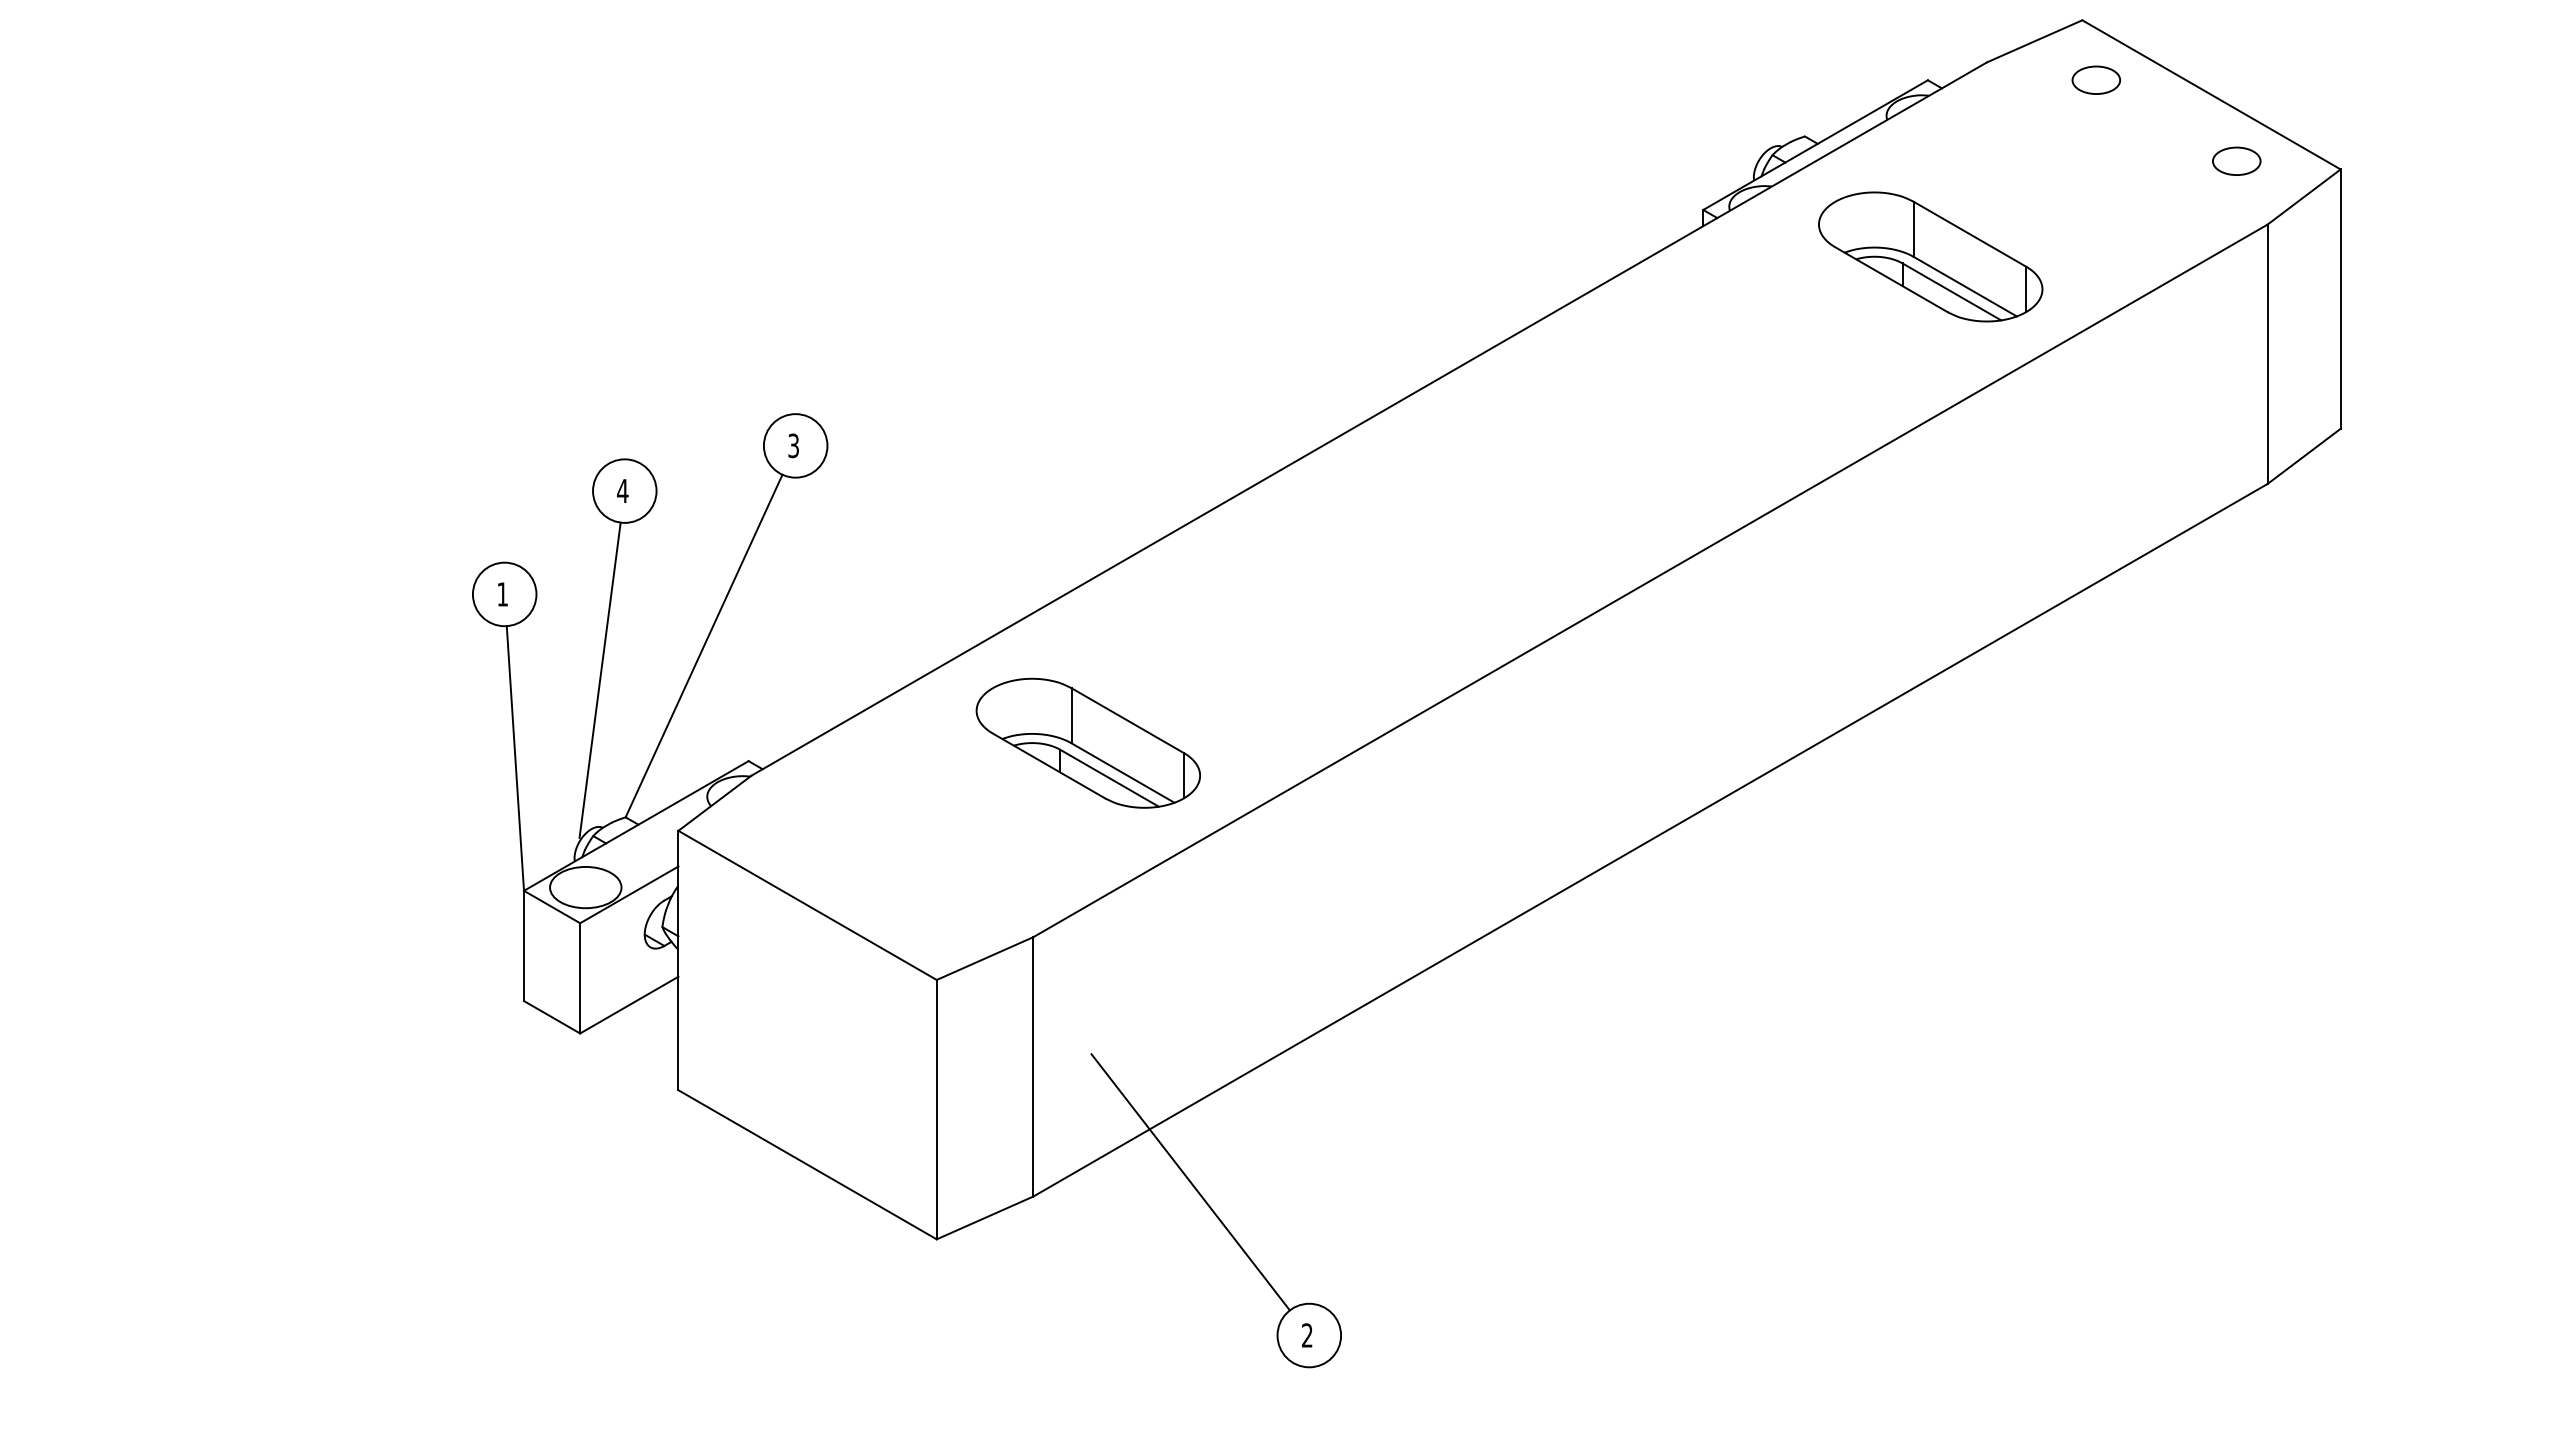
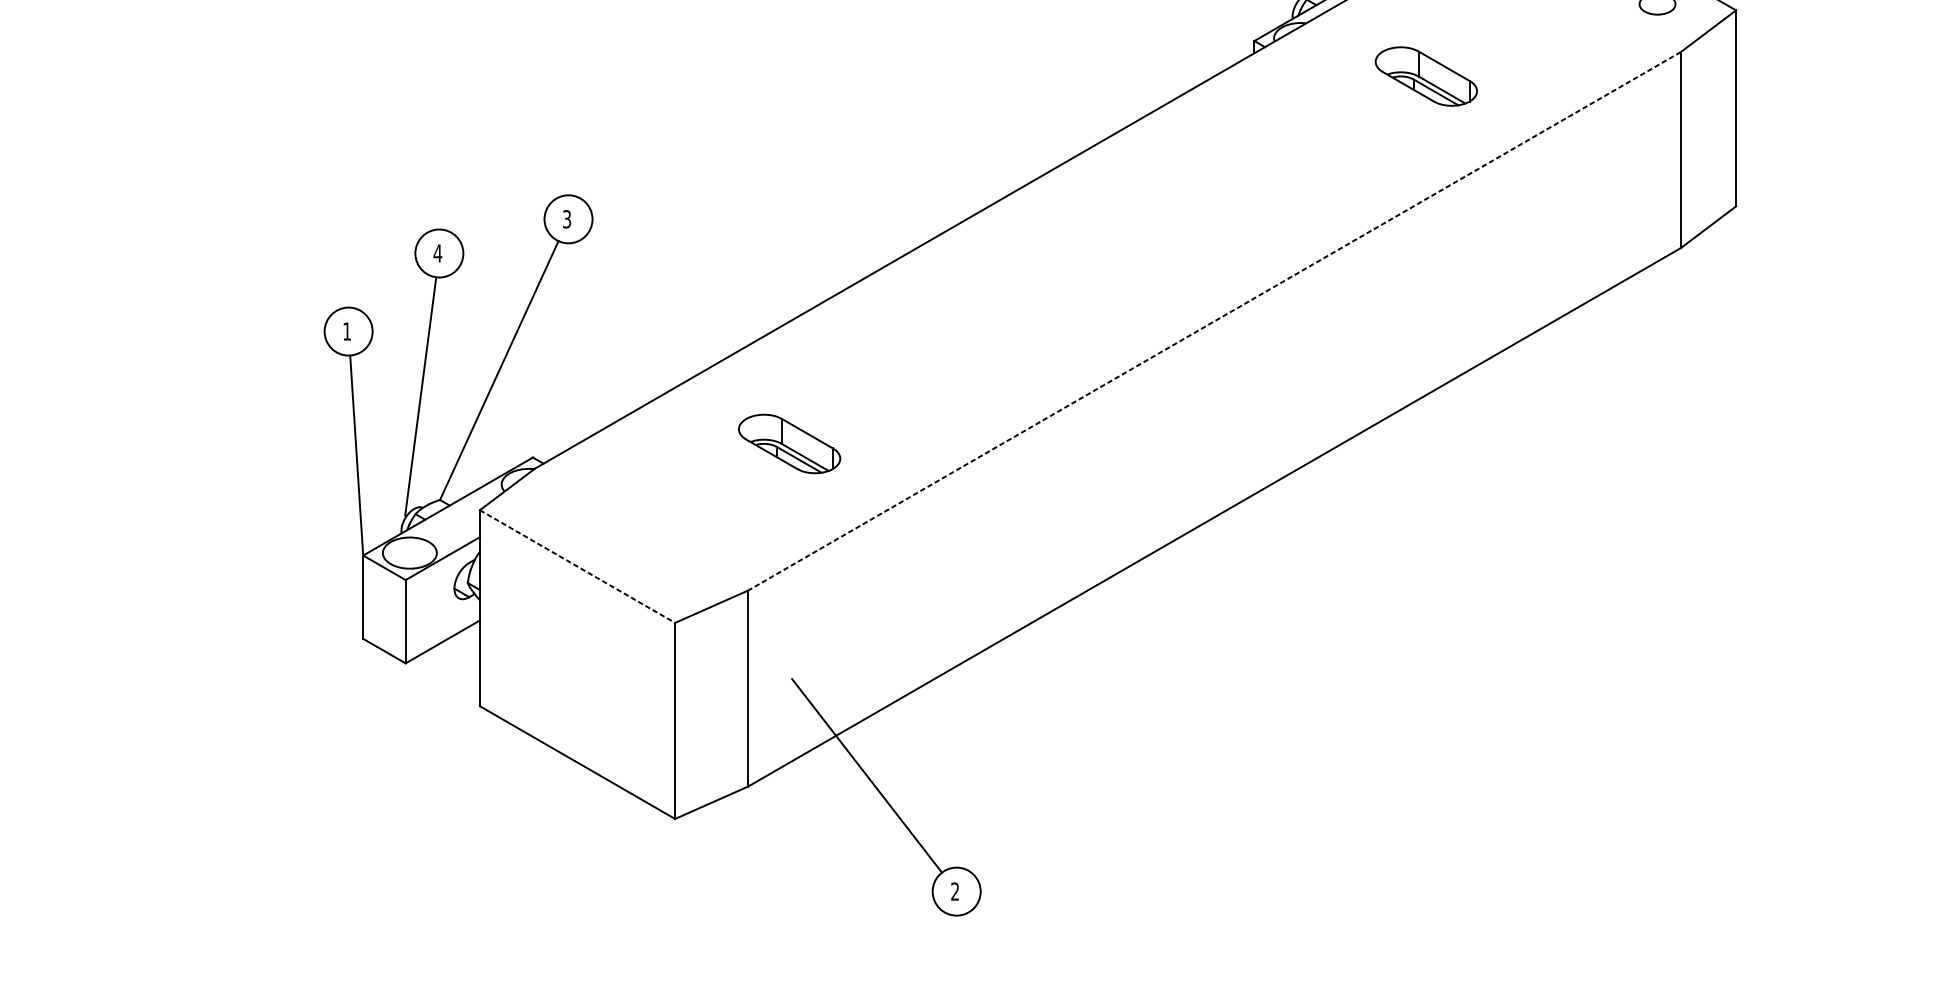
part: (1930, 256) -> (1426, 76), size x0.6
line: (1650, 580) -> (1214, 321), solid -> dashed
part: (1087, 742) -> (789, 443), size x0.6
line: (808, 905) -> (578, 566), solid -> dashed

